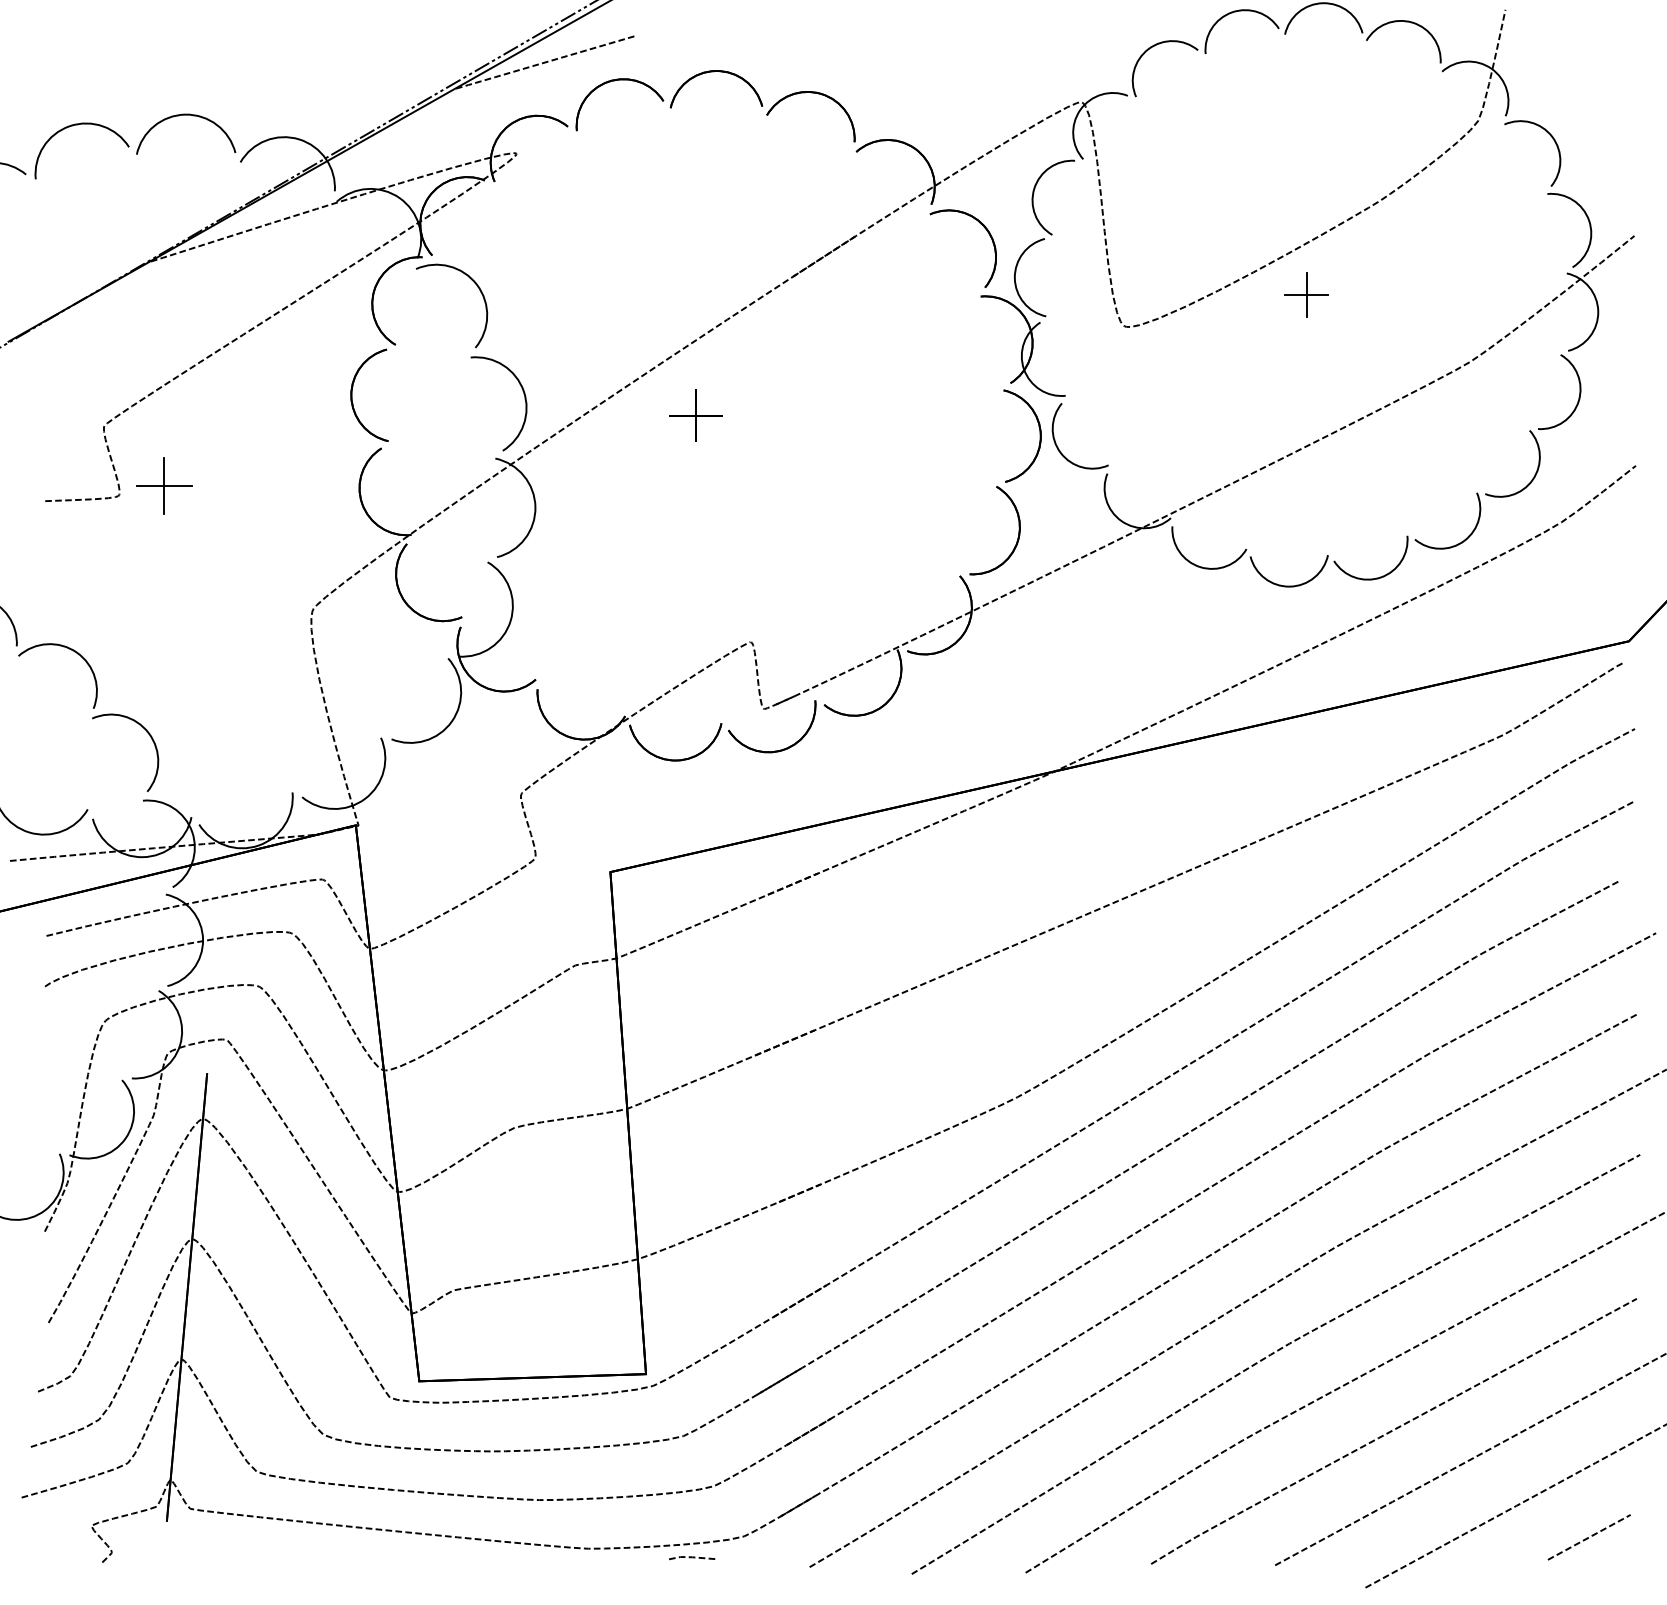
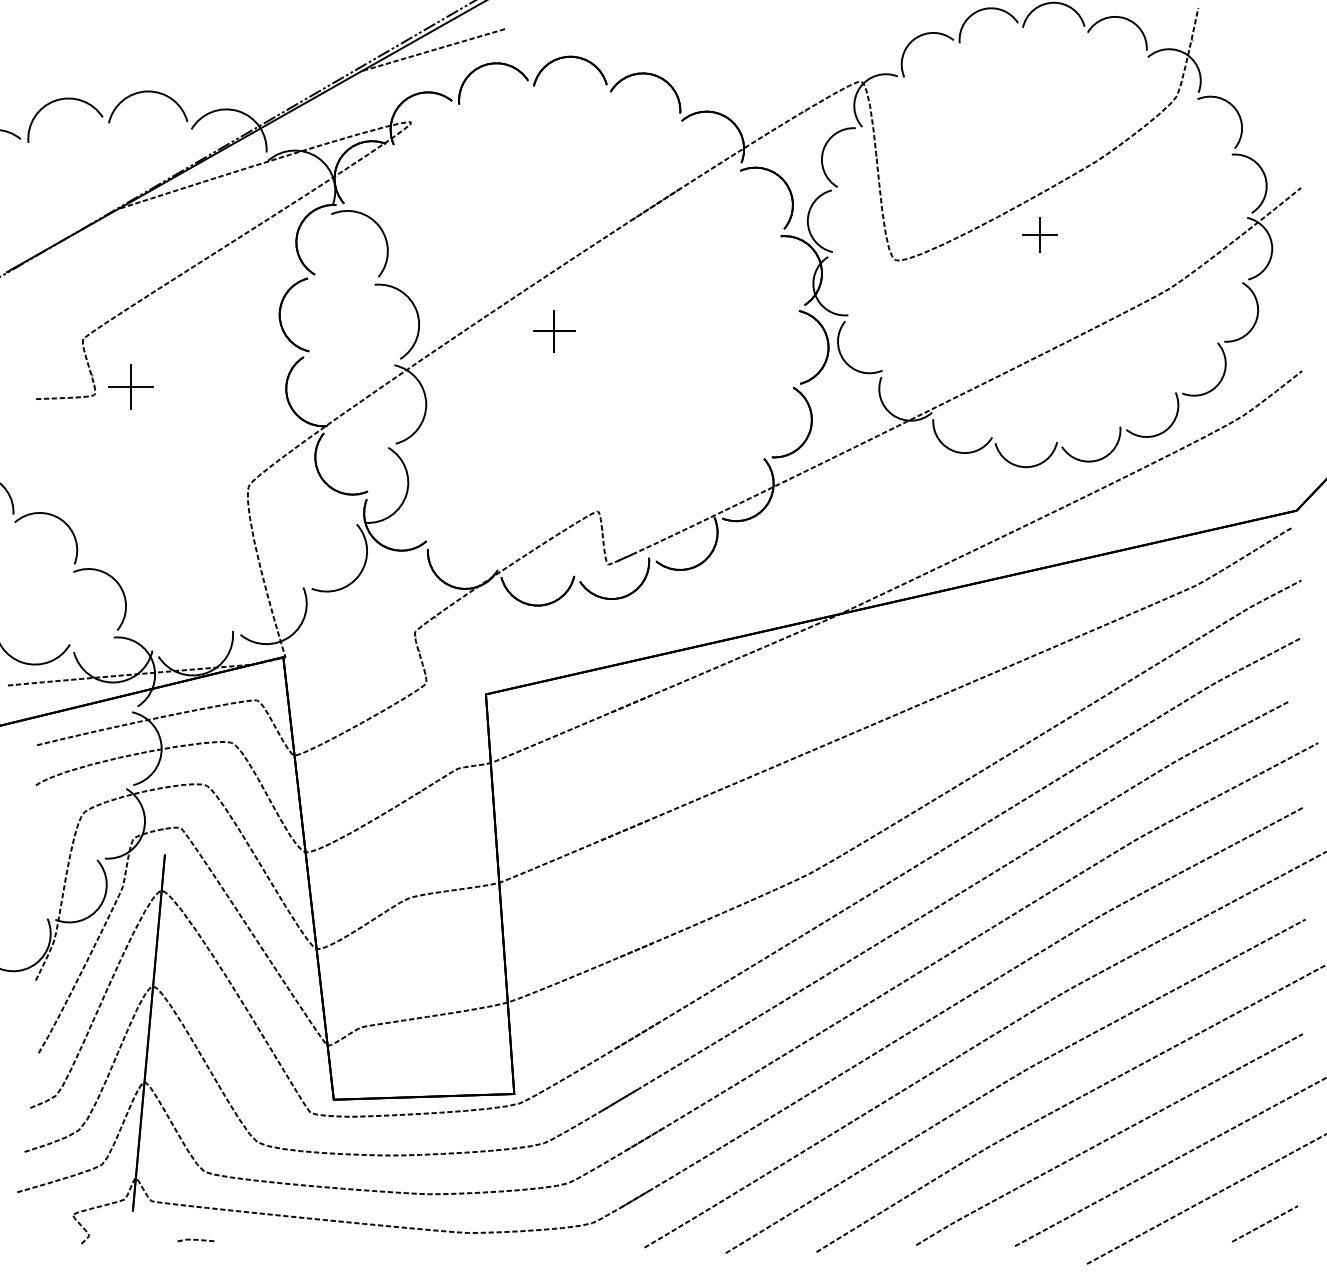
line: (691, 1558) -> (195, 1240), moved

